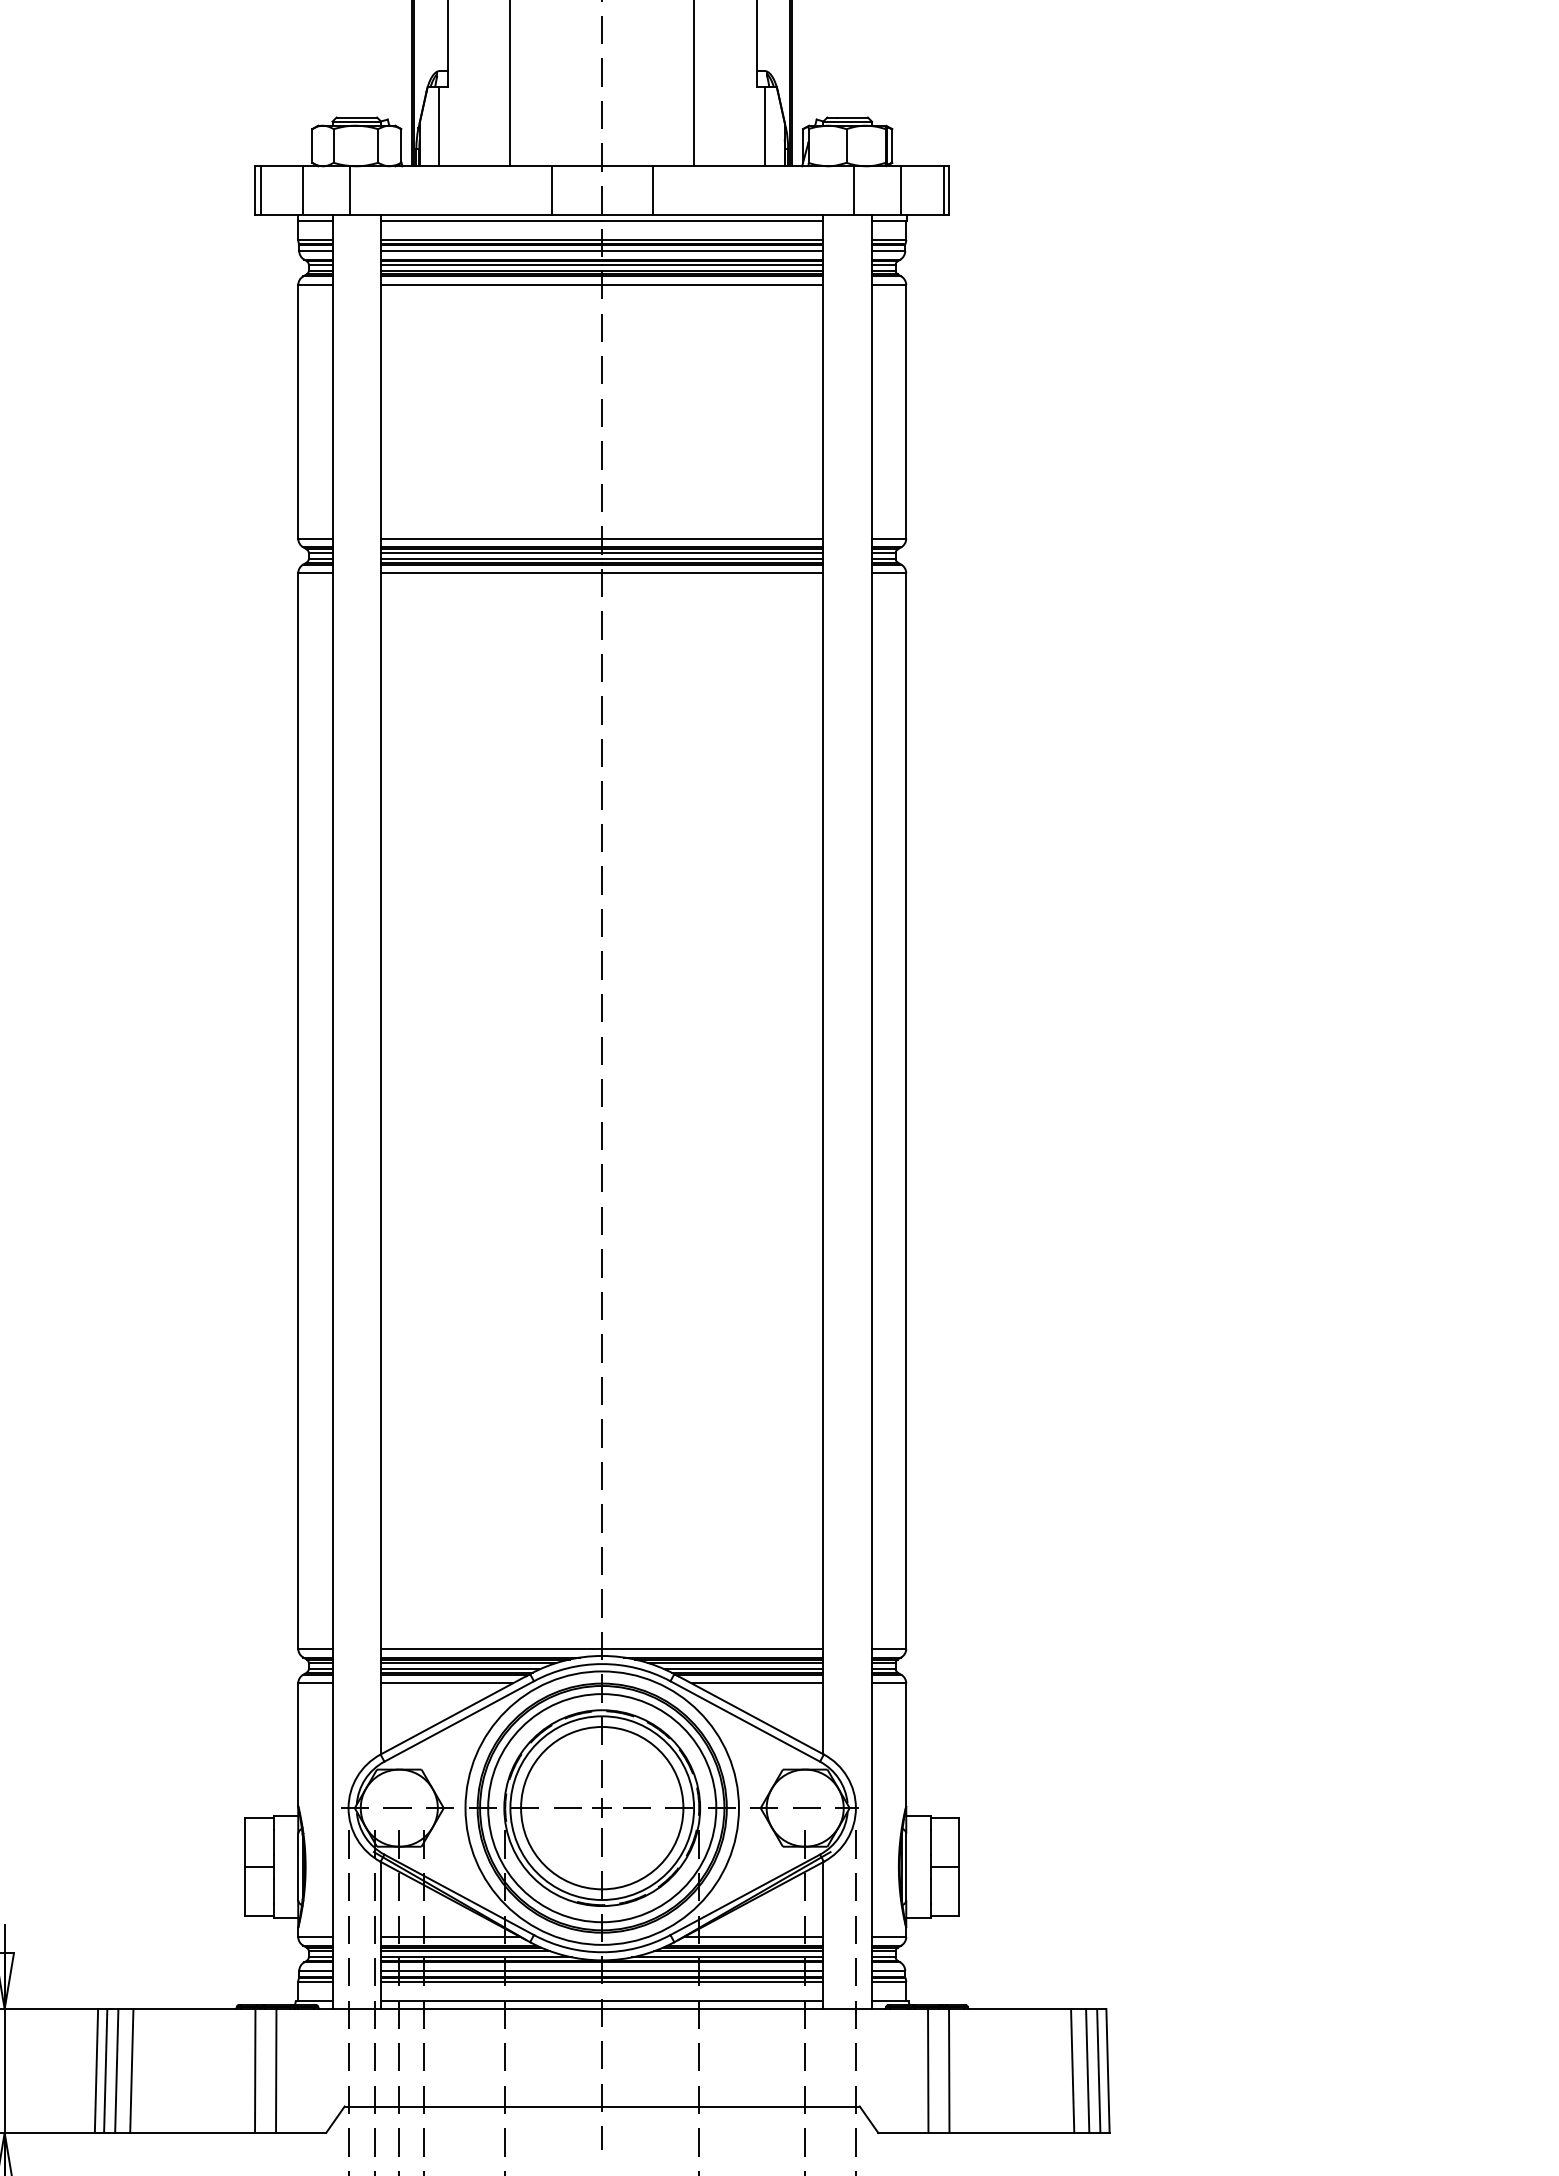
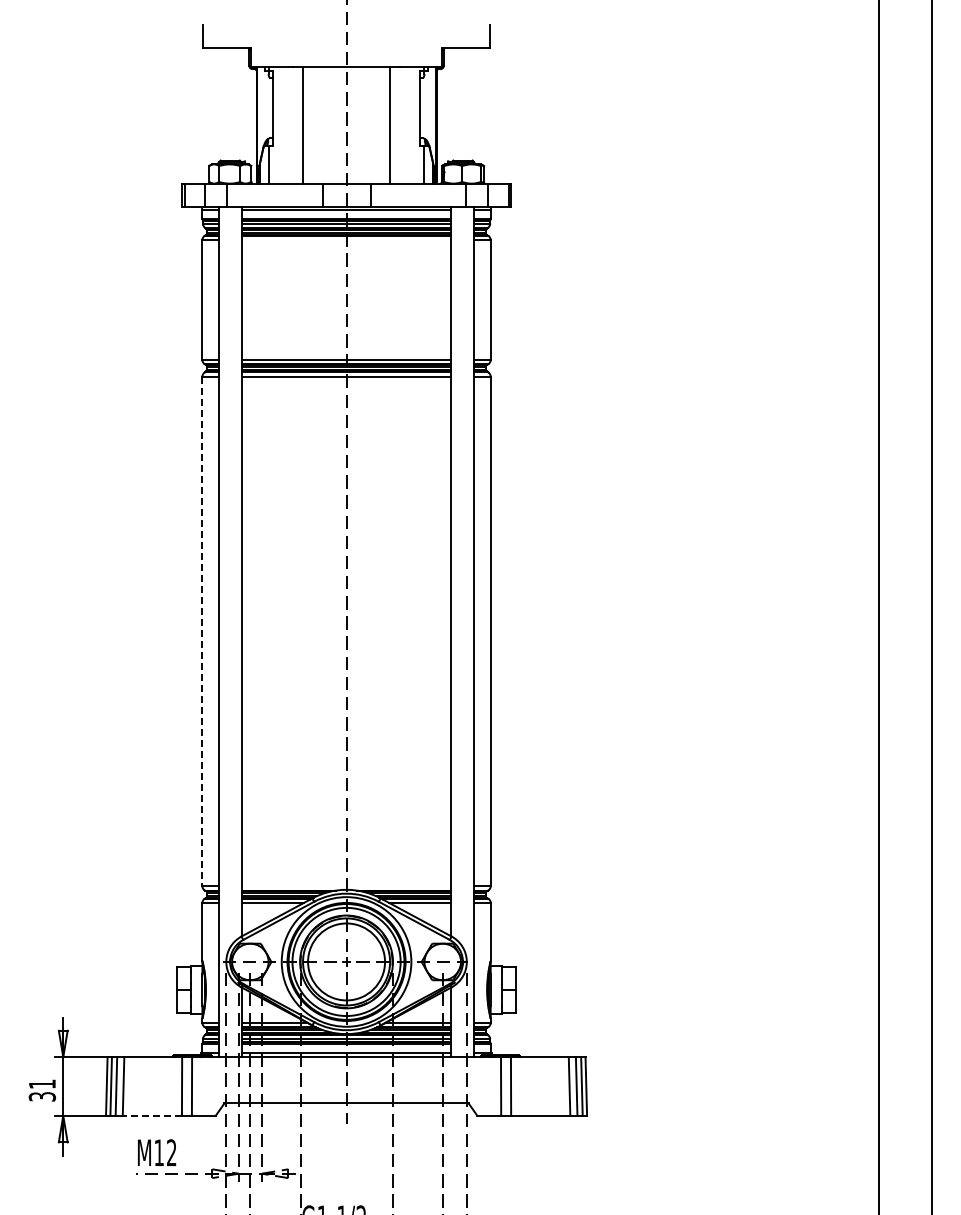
line: (602, 284) -> (346, 239), removed
line: (298, 1111) -> (202, 631), solid -> dashed
line: (602, 1648) -> (346, 886), removed
line: (192, 2132) -> (152, 1115), solid -> dashed

